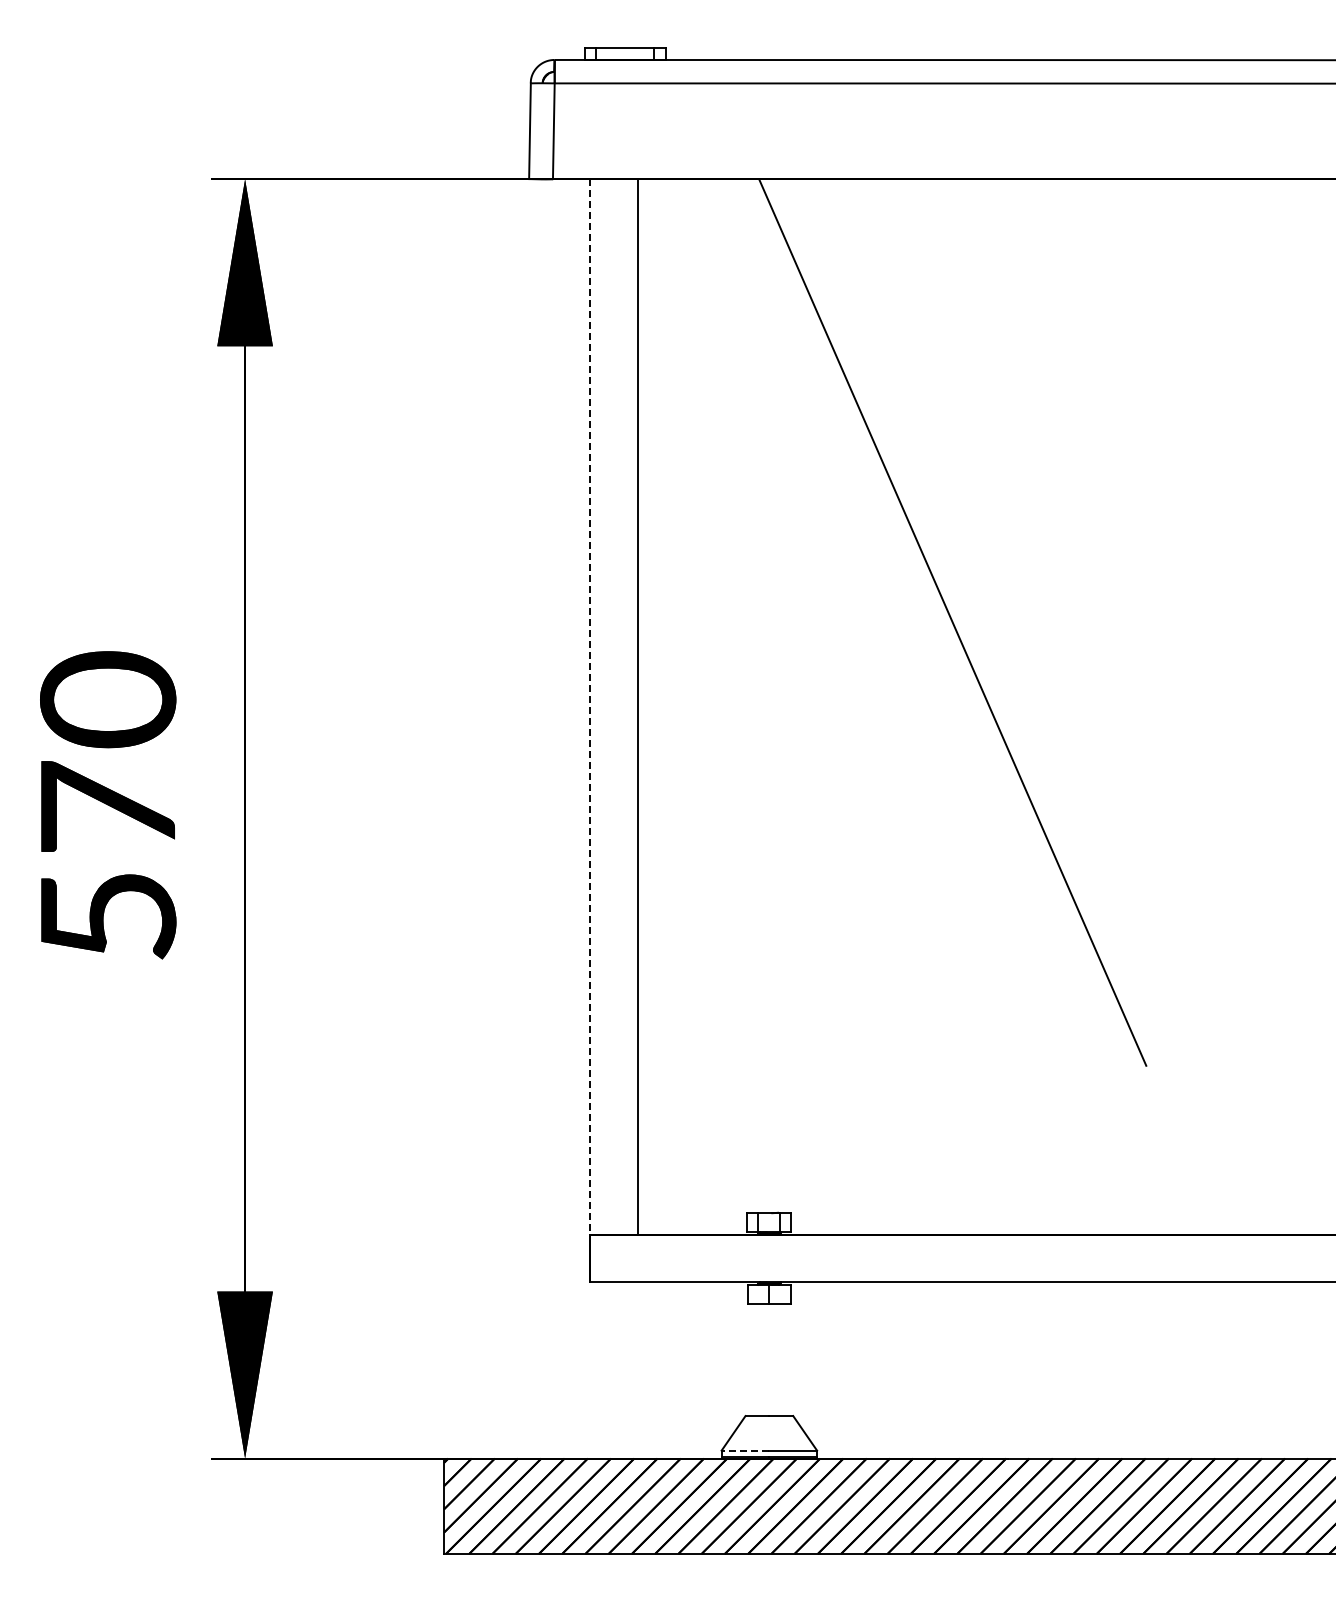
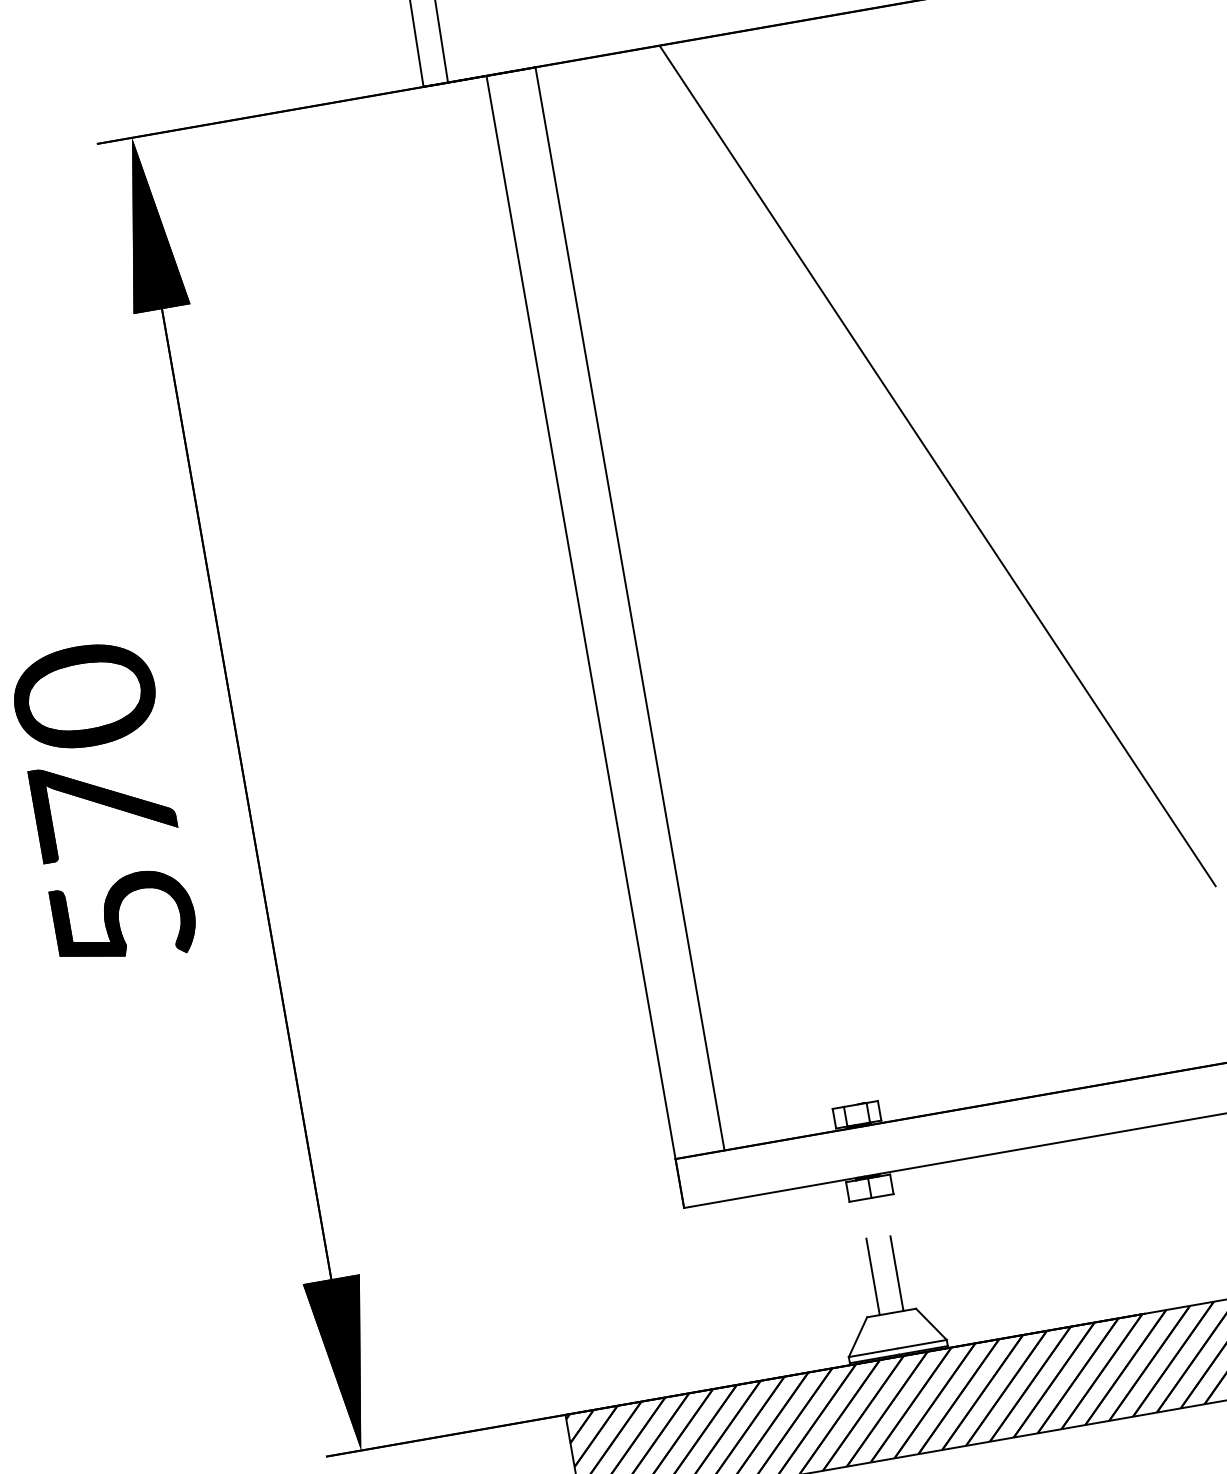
line: (590, 707) -> (581, 617), dashed -> solid
line: (757, 1378) -> (872, 1276), added
line: (780, 1379) -> (896, 1273), added
line: (745, 1450) -> (873, 1352), dashed -> solid

